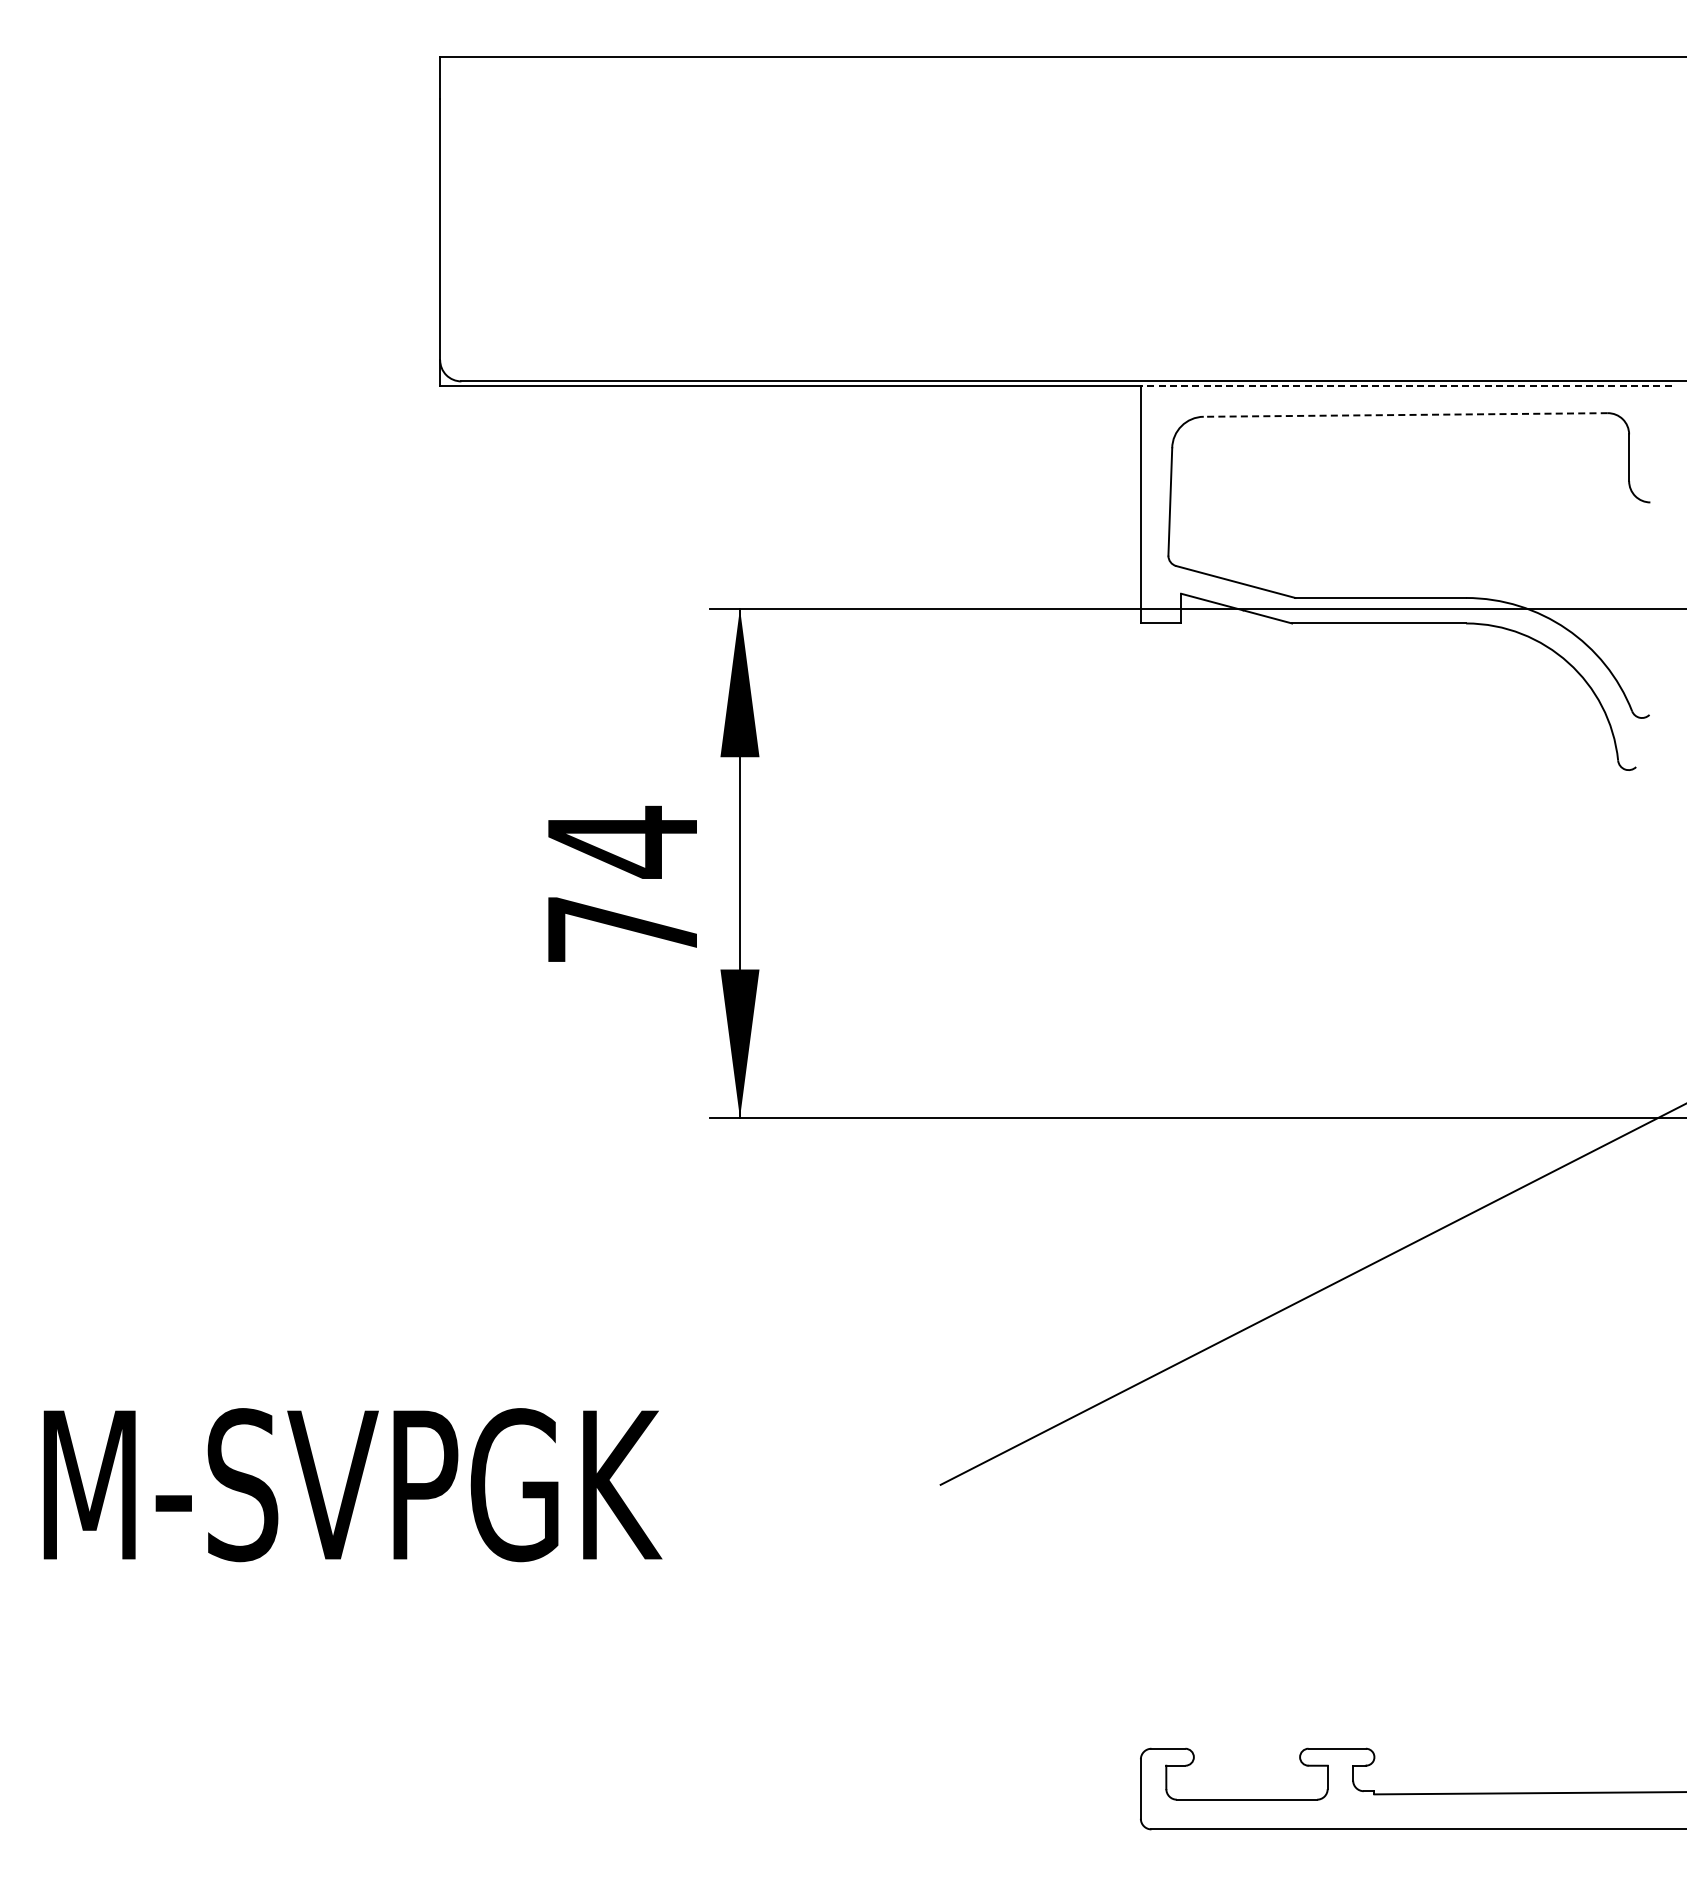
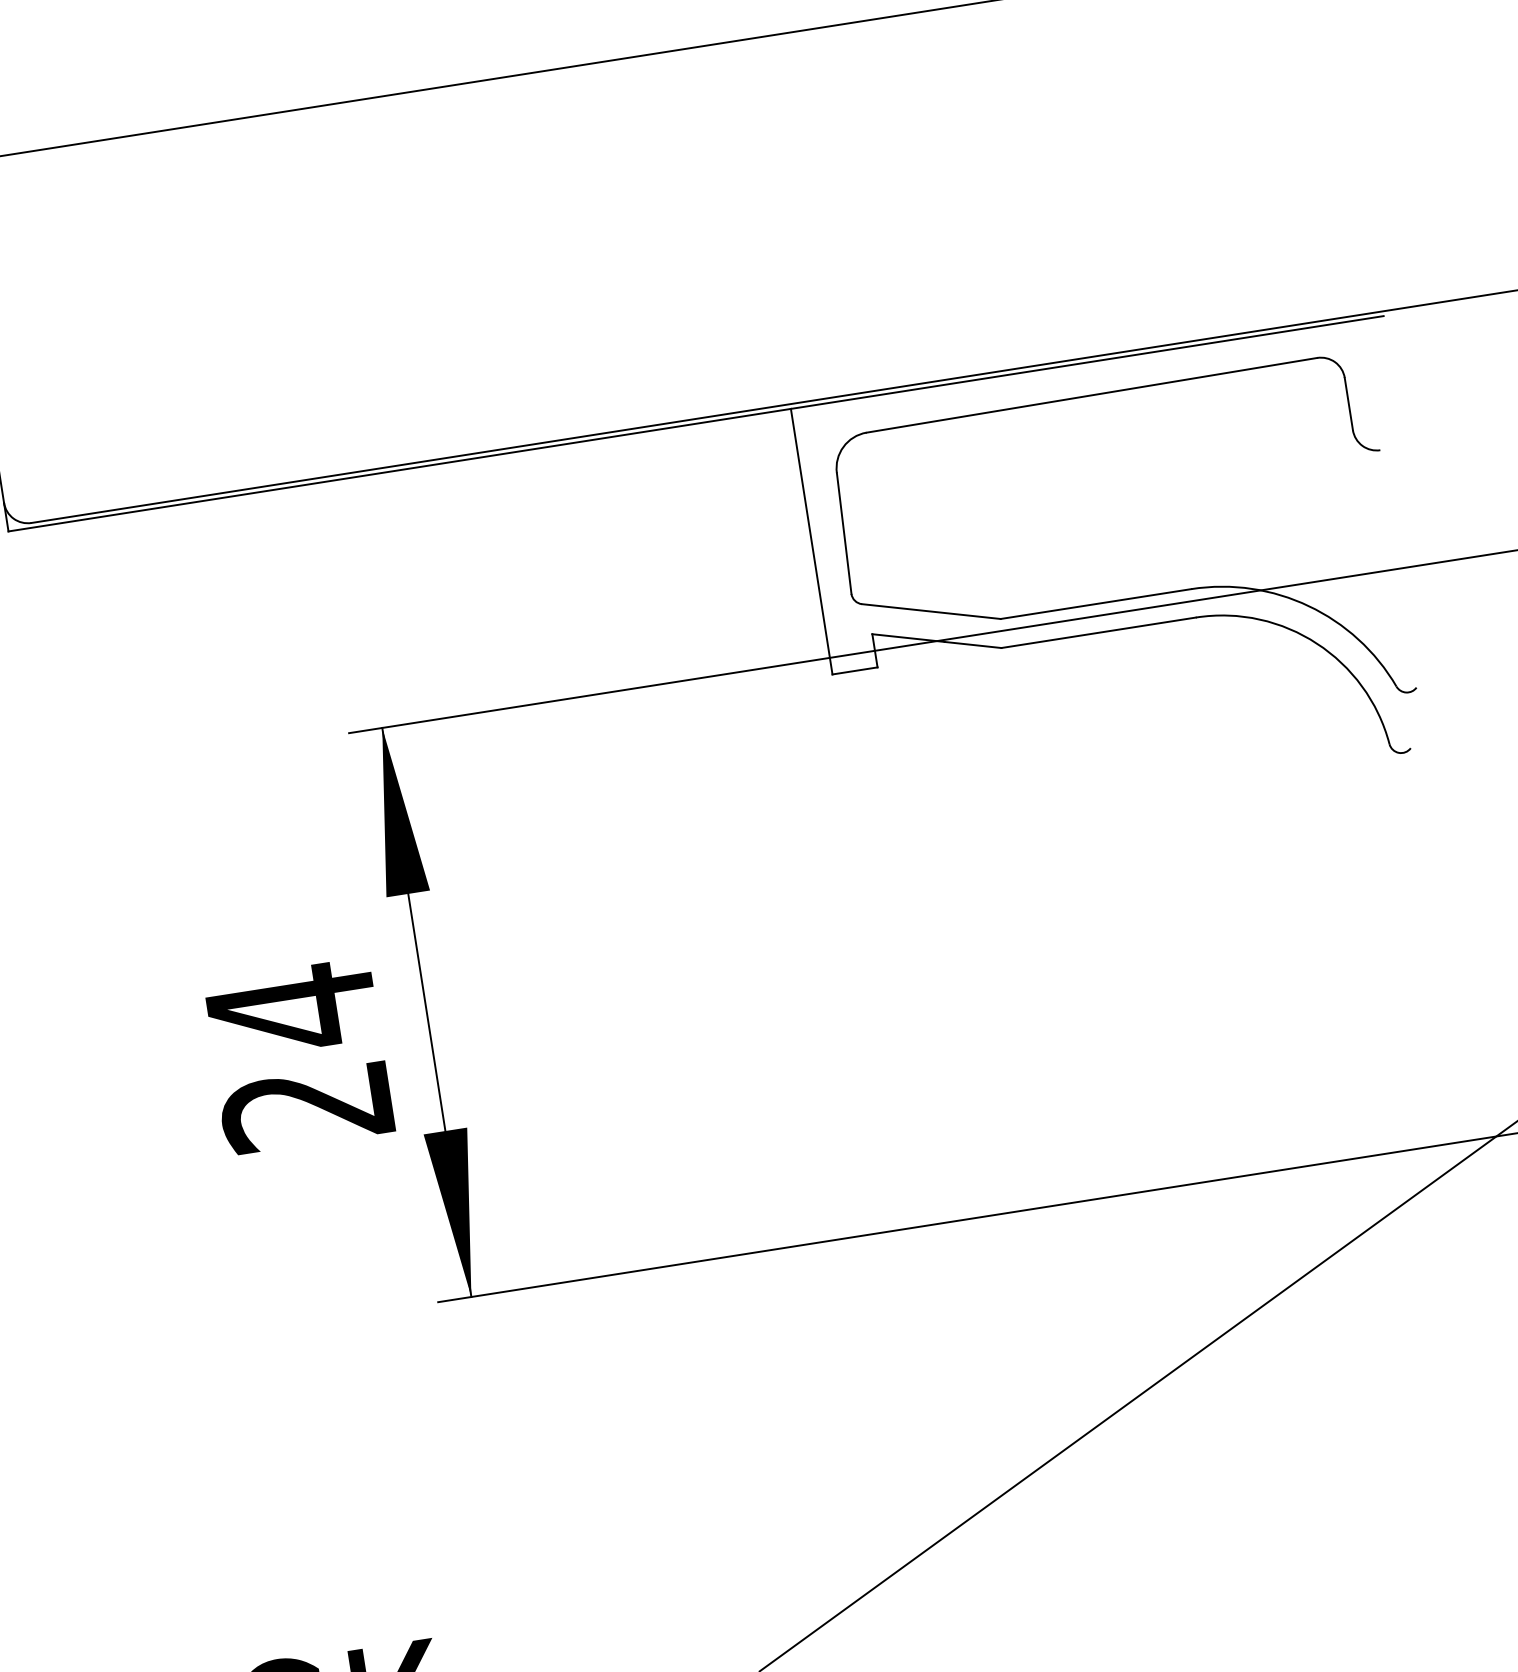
line: (1405, 385) -> (1086, 362), dashed -> solid
line: (1405, 414) -> (1091, 394), dashed -> solid
text: (620, 930) -> (305, 1108), 74 -> 24

